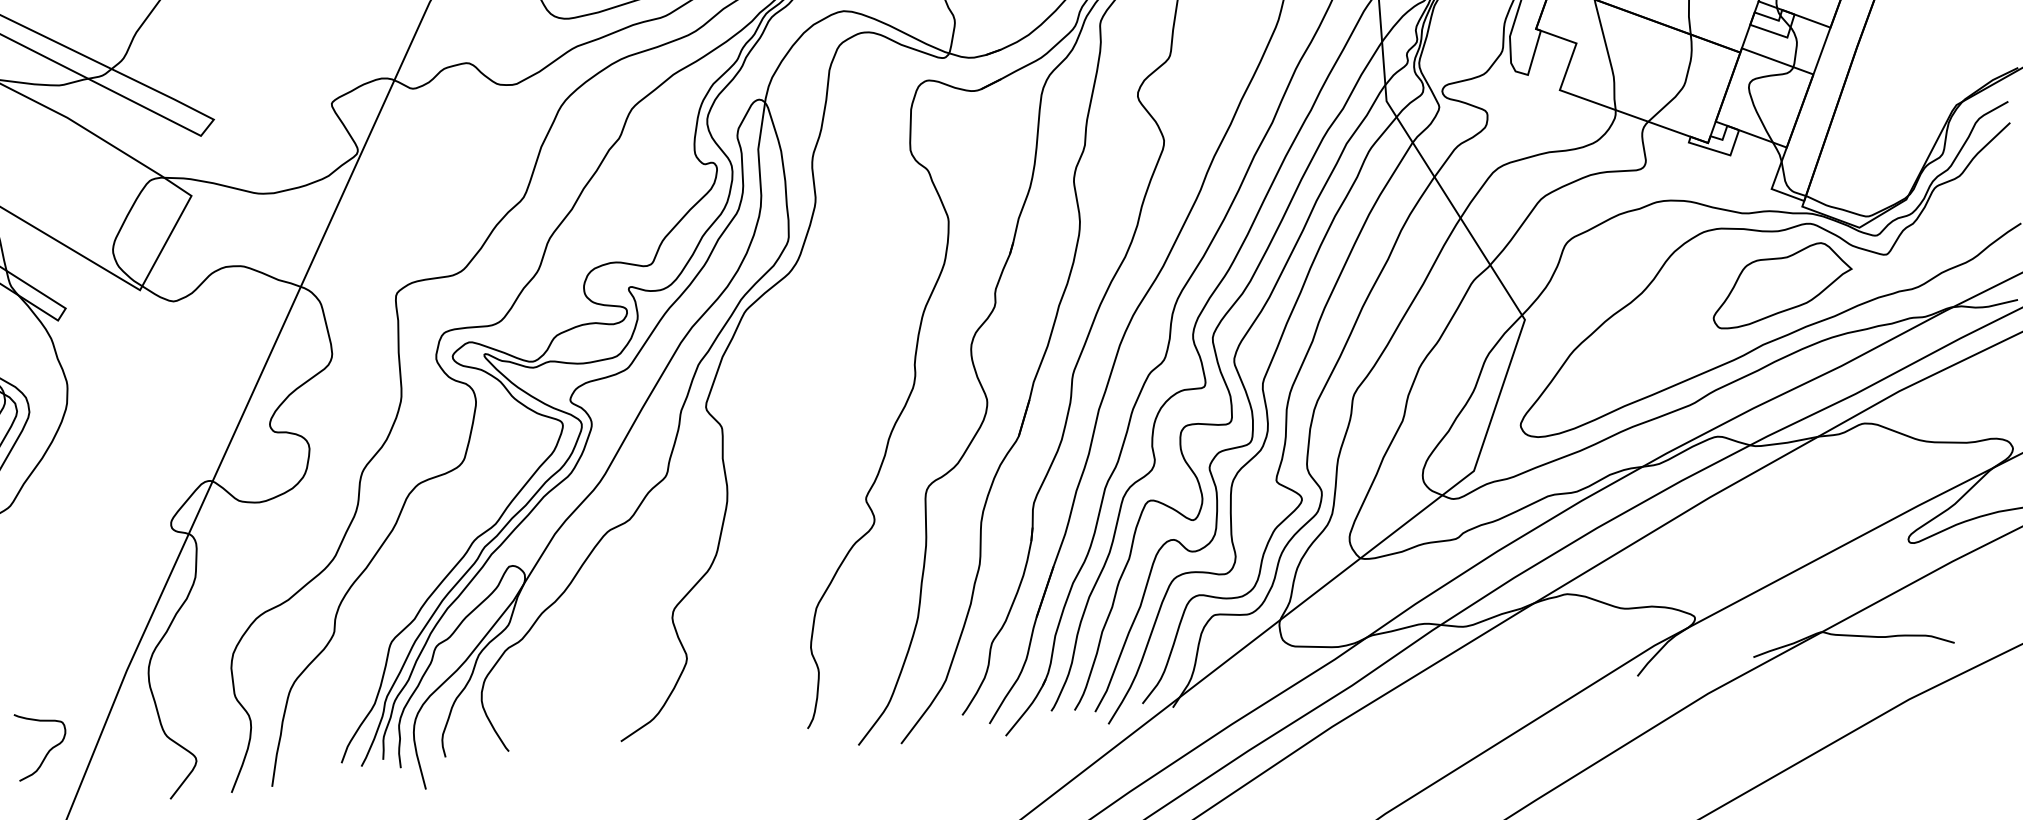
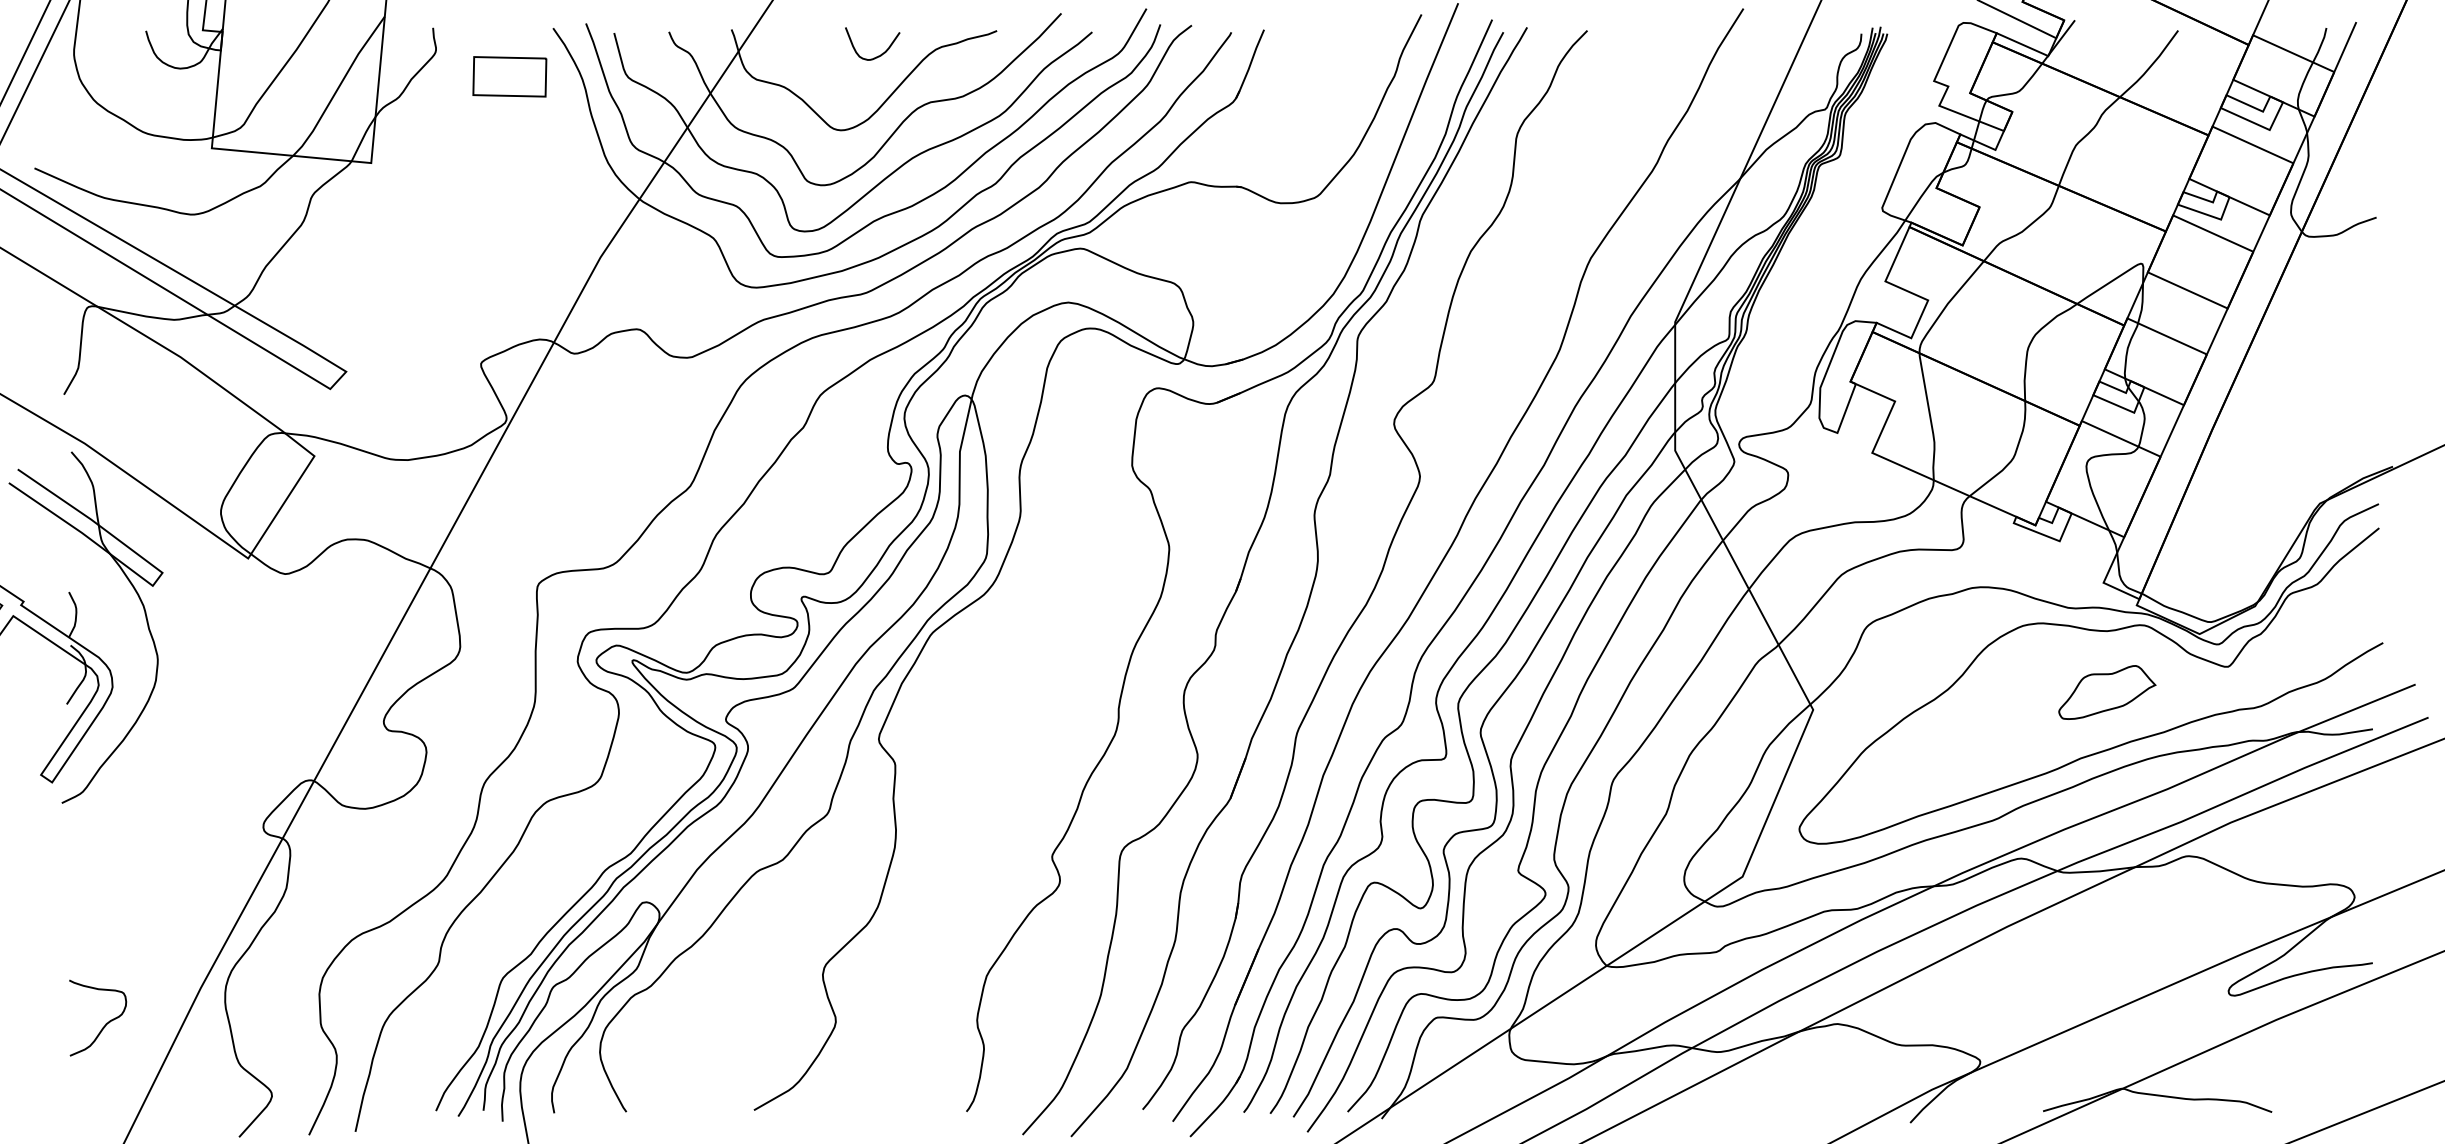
part: (1782, 285) -> (2107, 692), size x0.6
curve: (48, 750) -> (105, 1023), moved

